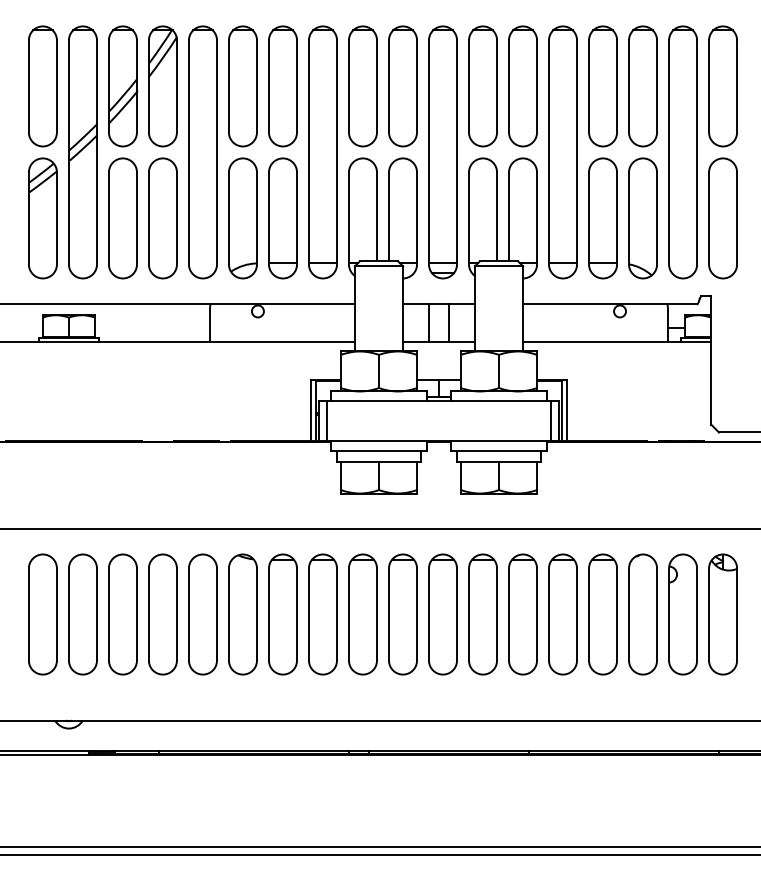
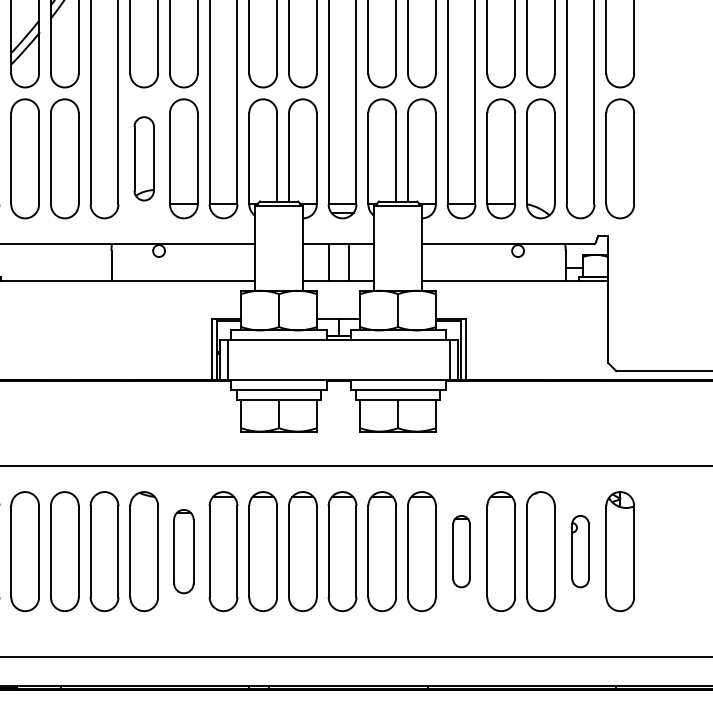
part: (242, 218) -> (143, 158), size x0.7
part: (282, 614) -> (183, 551), size x0.7
part: (562, 614) -> (461, 551), size x0.6
part: (682, 614) -> (580, 551), size x0.6

